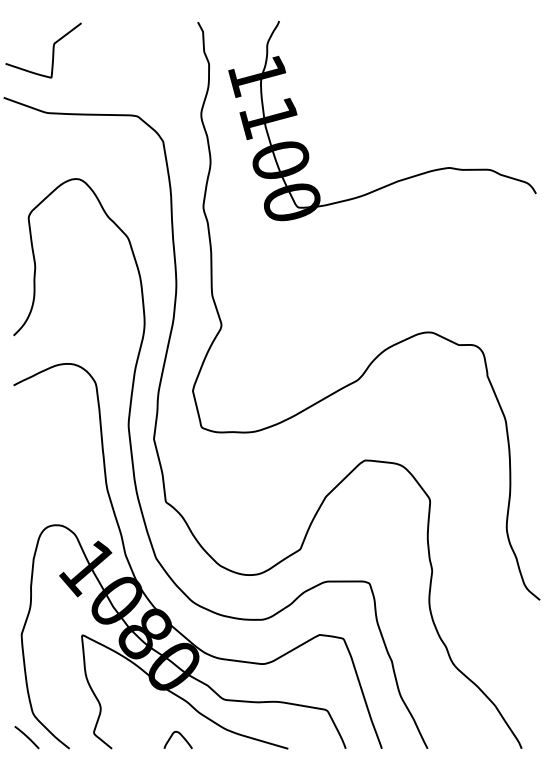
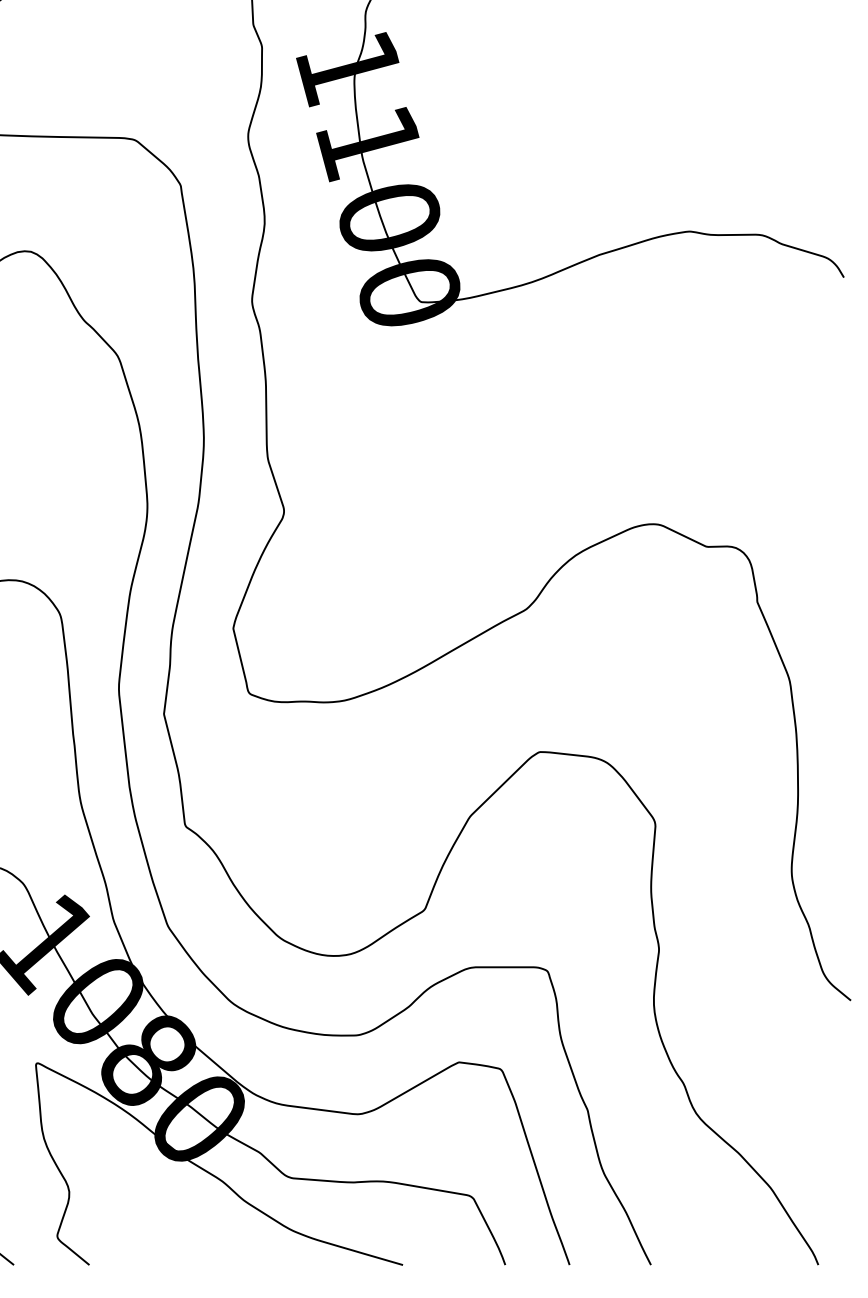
curve: (180, 735) -> (211, 1241), removed

